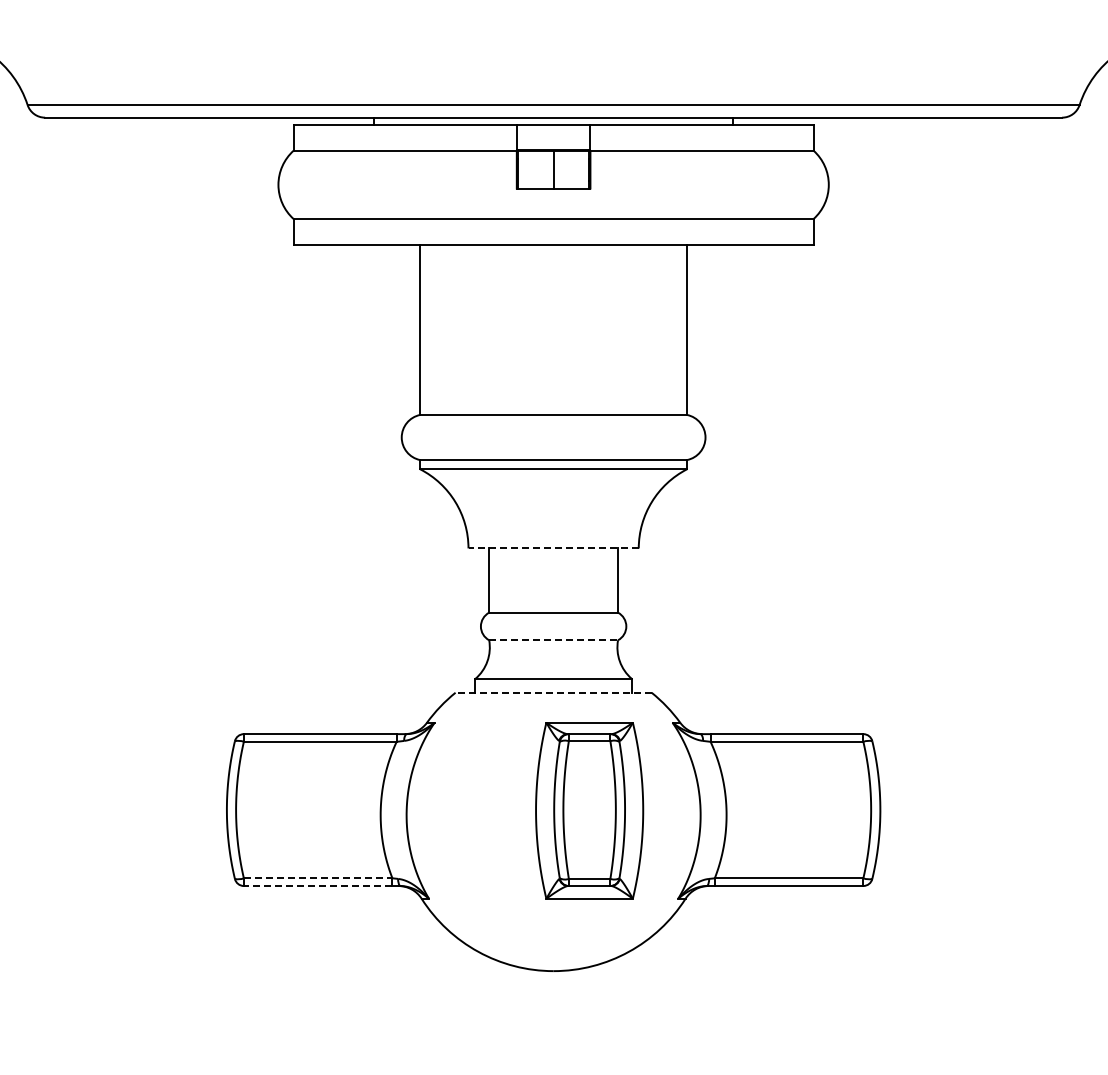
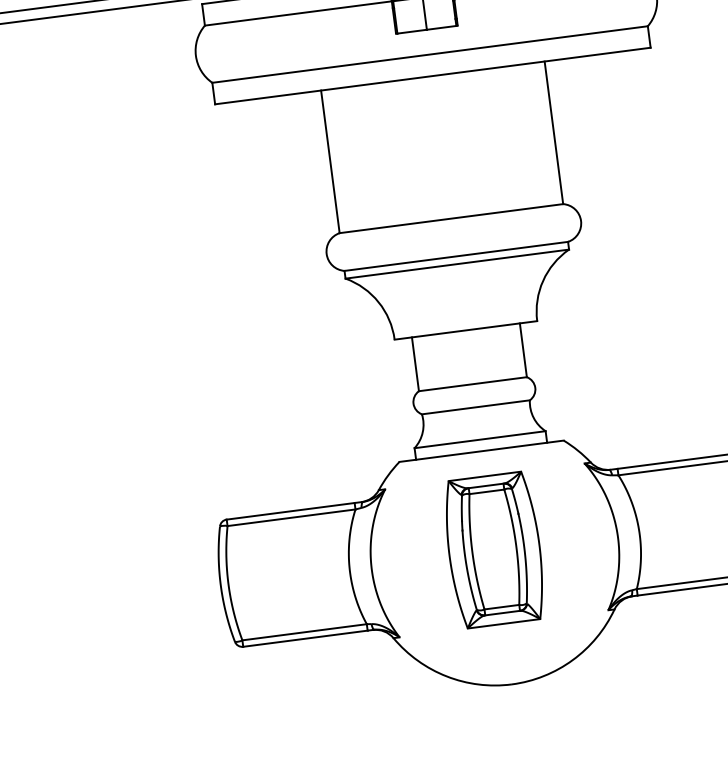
line: (553, 548) -> (465, 330), dashed -> solid
line: (554, 640) -> (476, 407), dashed -> solid
line: (553, 692) -> (481, 451), dashed -> solid
part: (589, 810) -> (494, 549), moved
line: (318, 878) -> (304, 632), dashed -> solid
line: (317, 886) -> (304, 639), dashed -> solid

